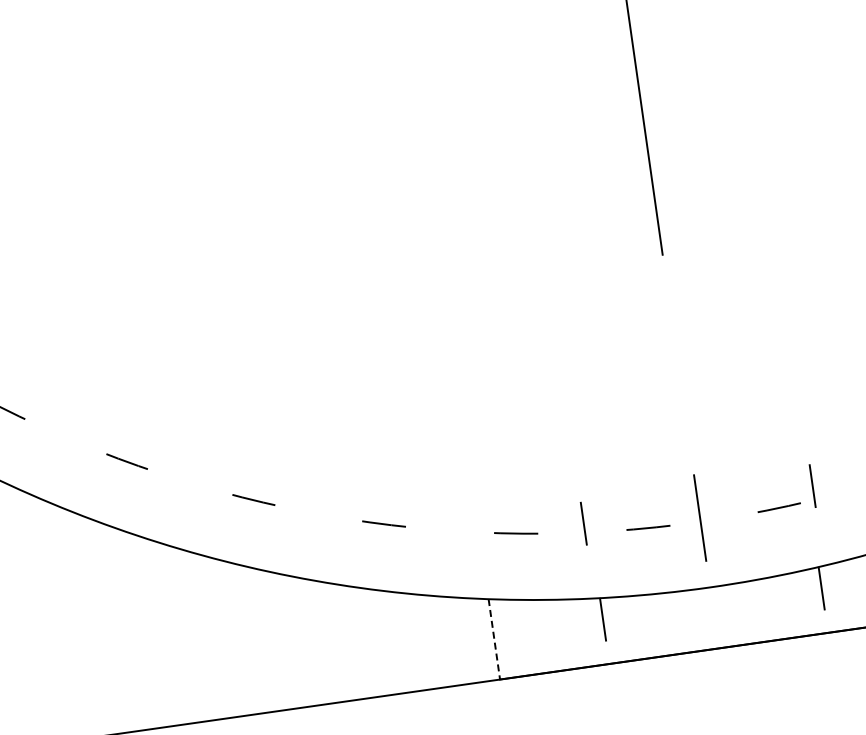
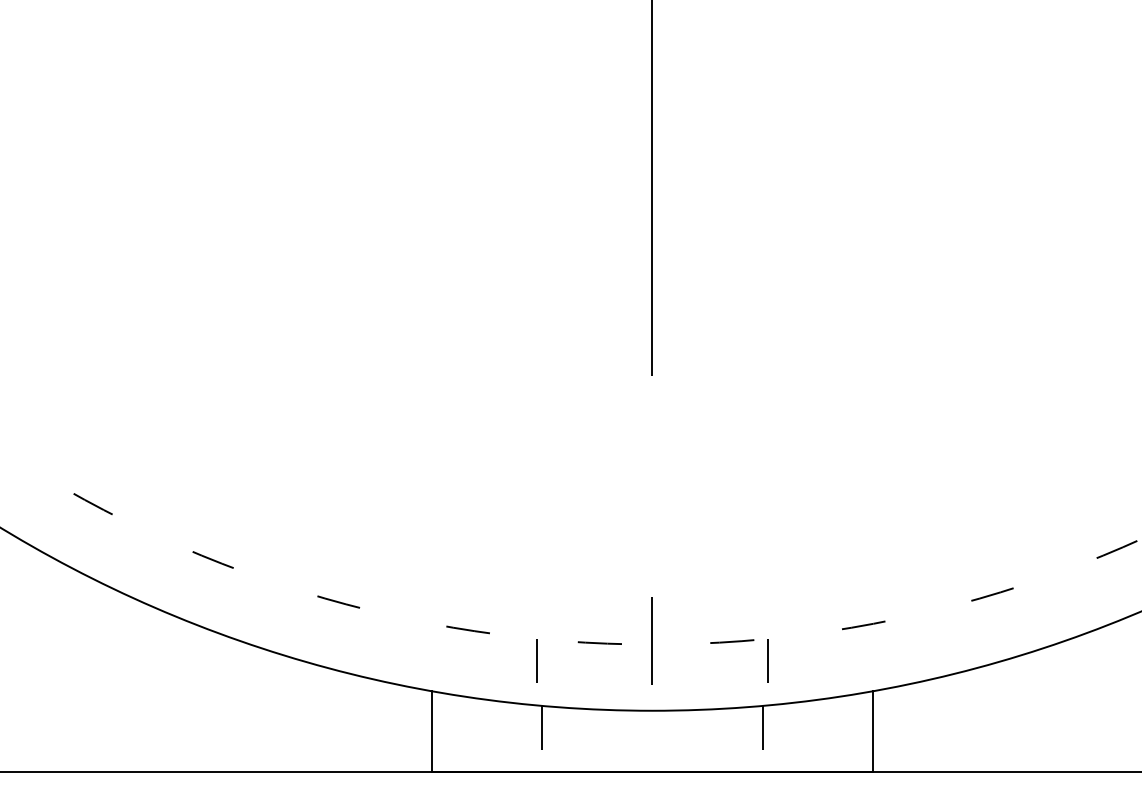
line: (811, 485) -> (767, 660), moved
line: (583, 523) -> (536, 660), moved
line: (494, 639) -> (431, 731), dashed -> solid

